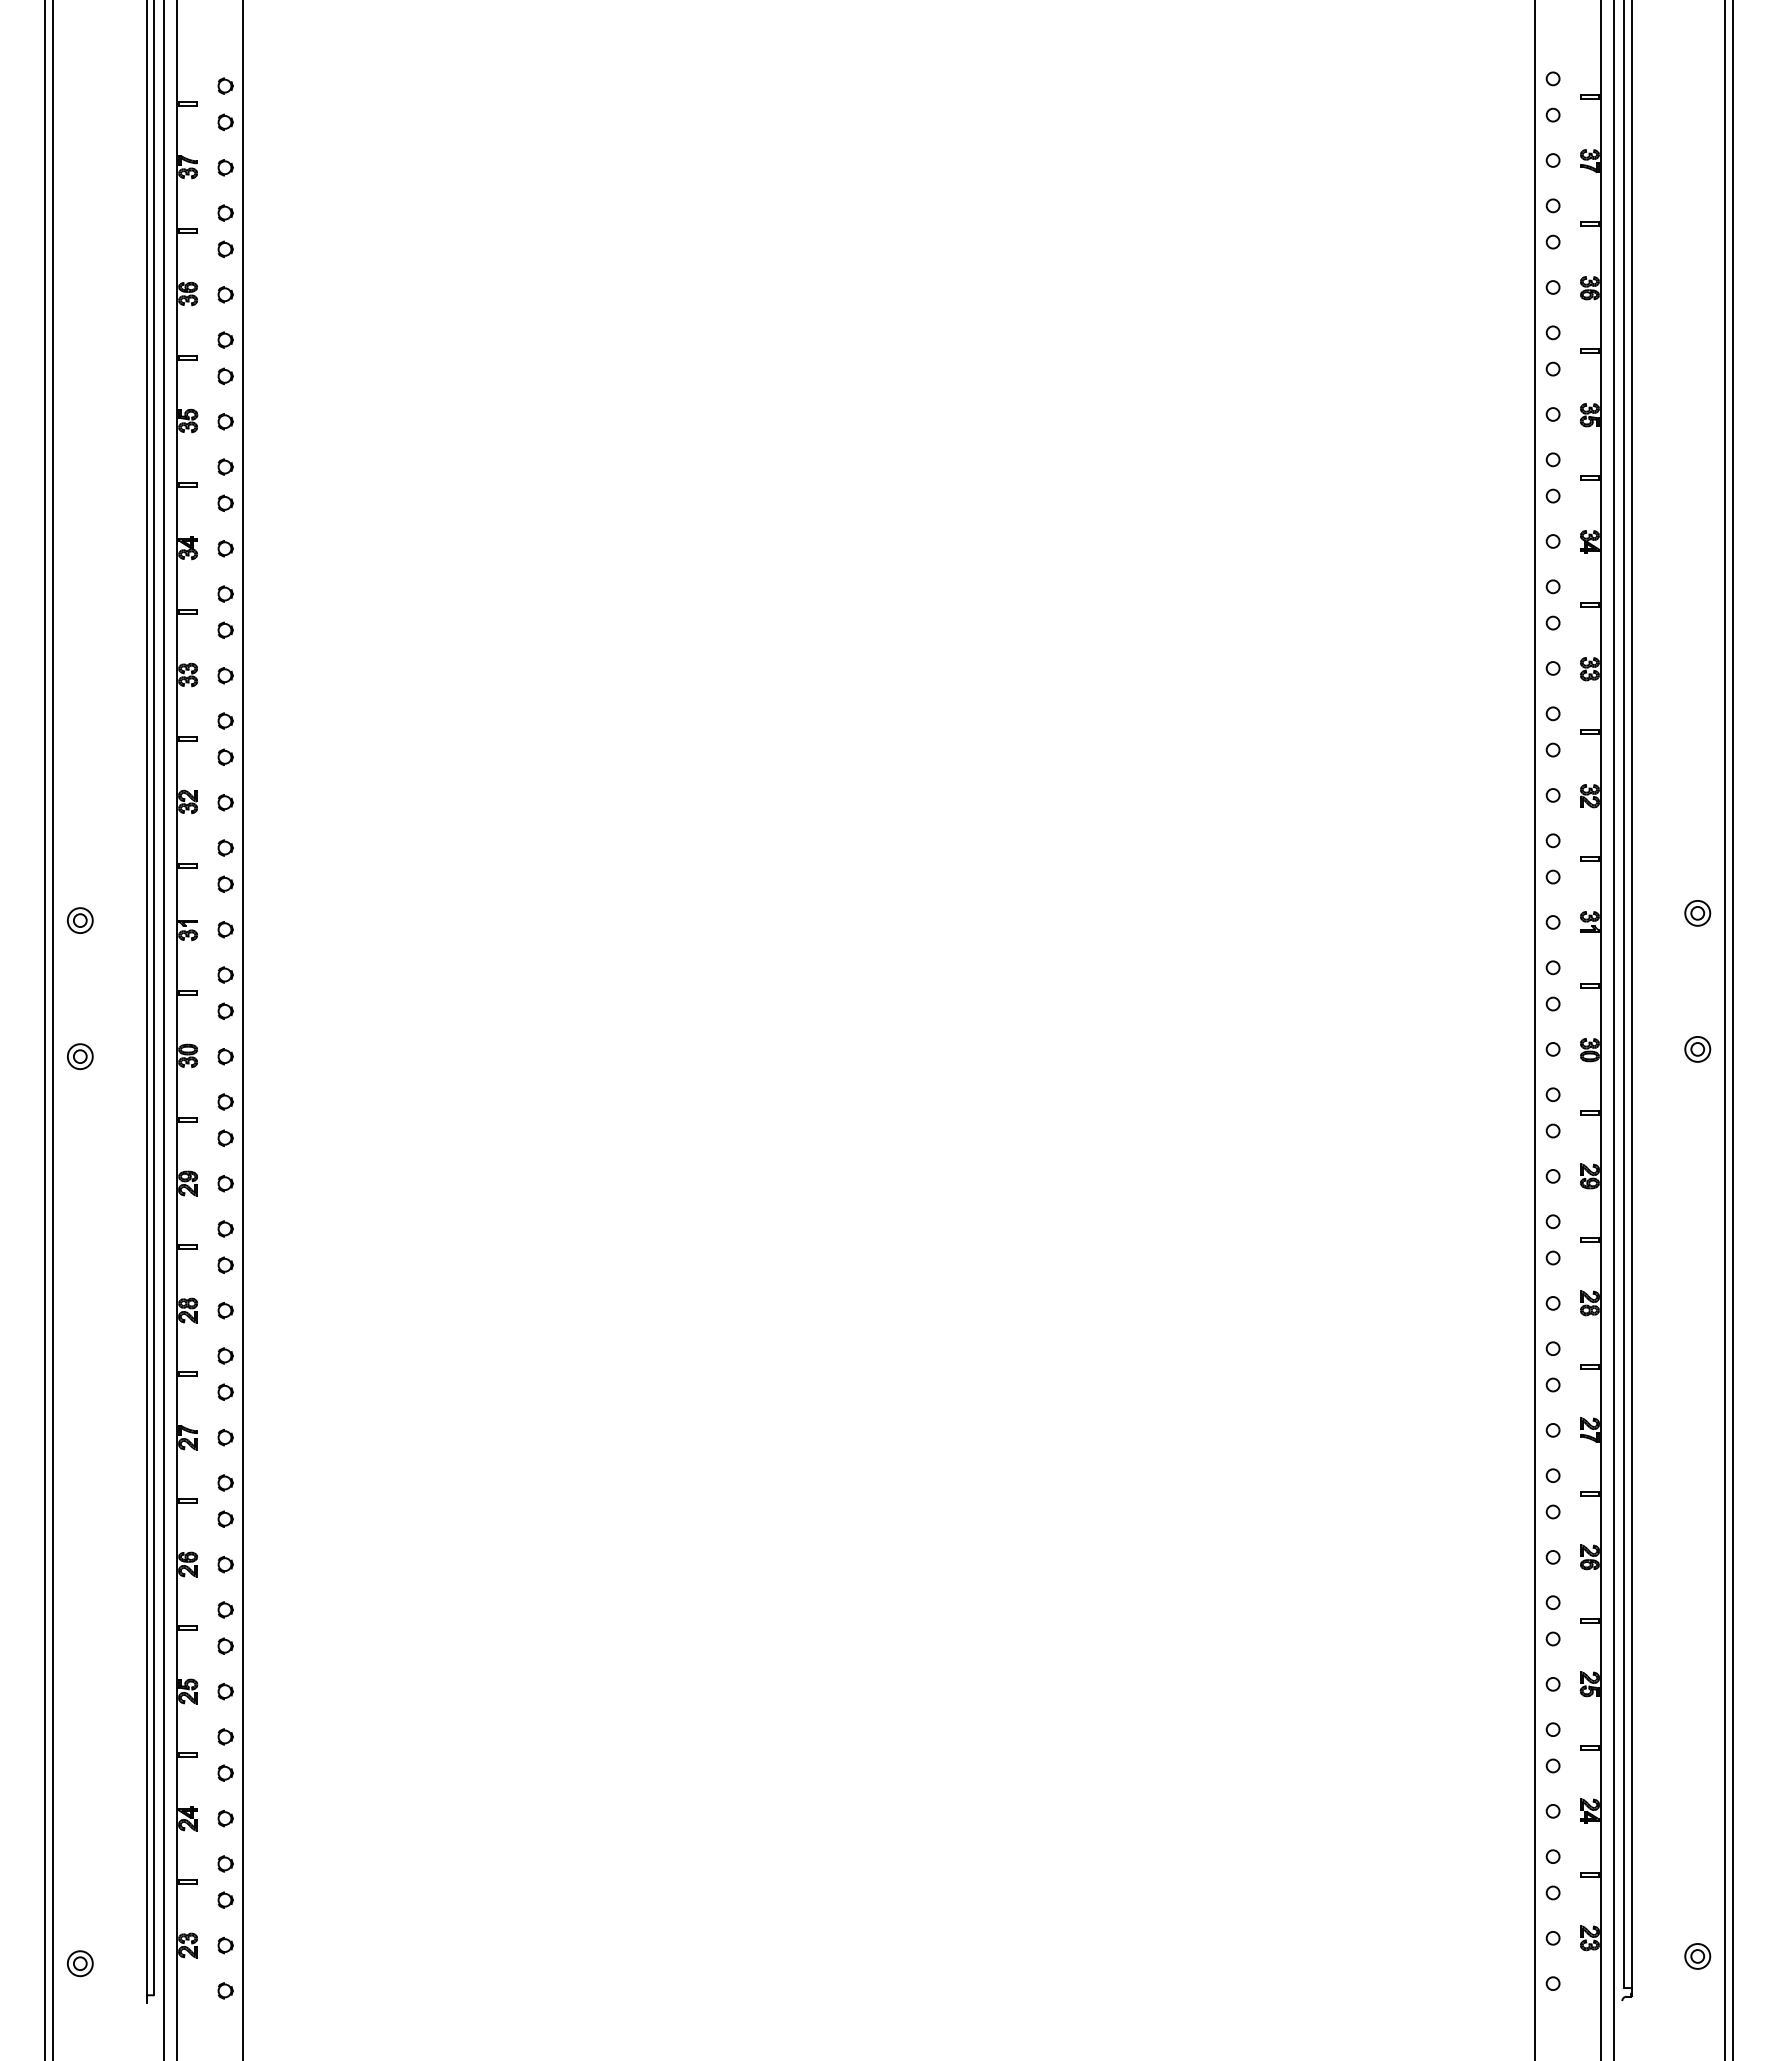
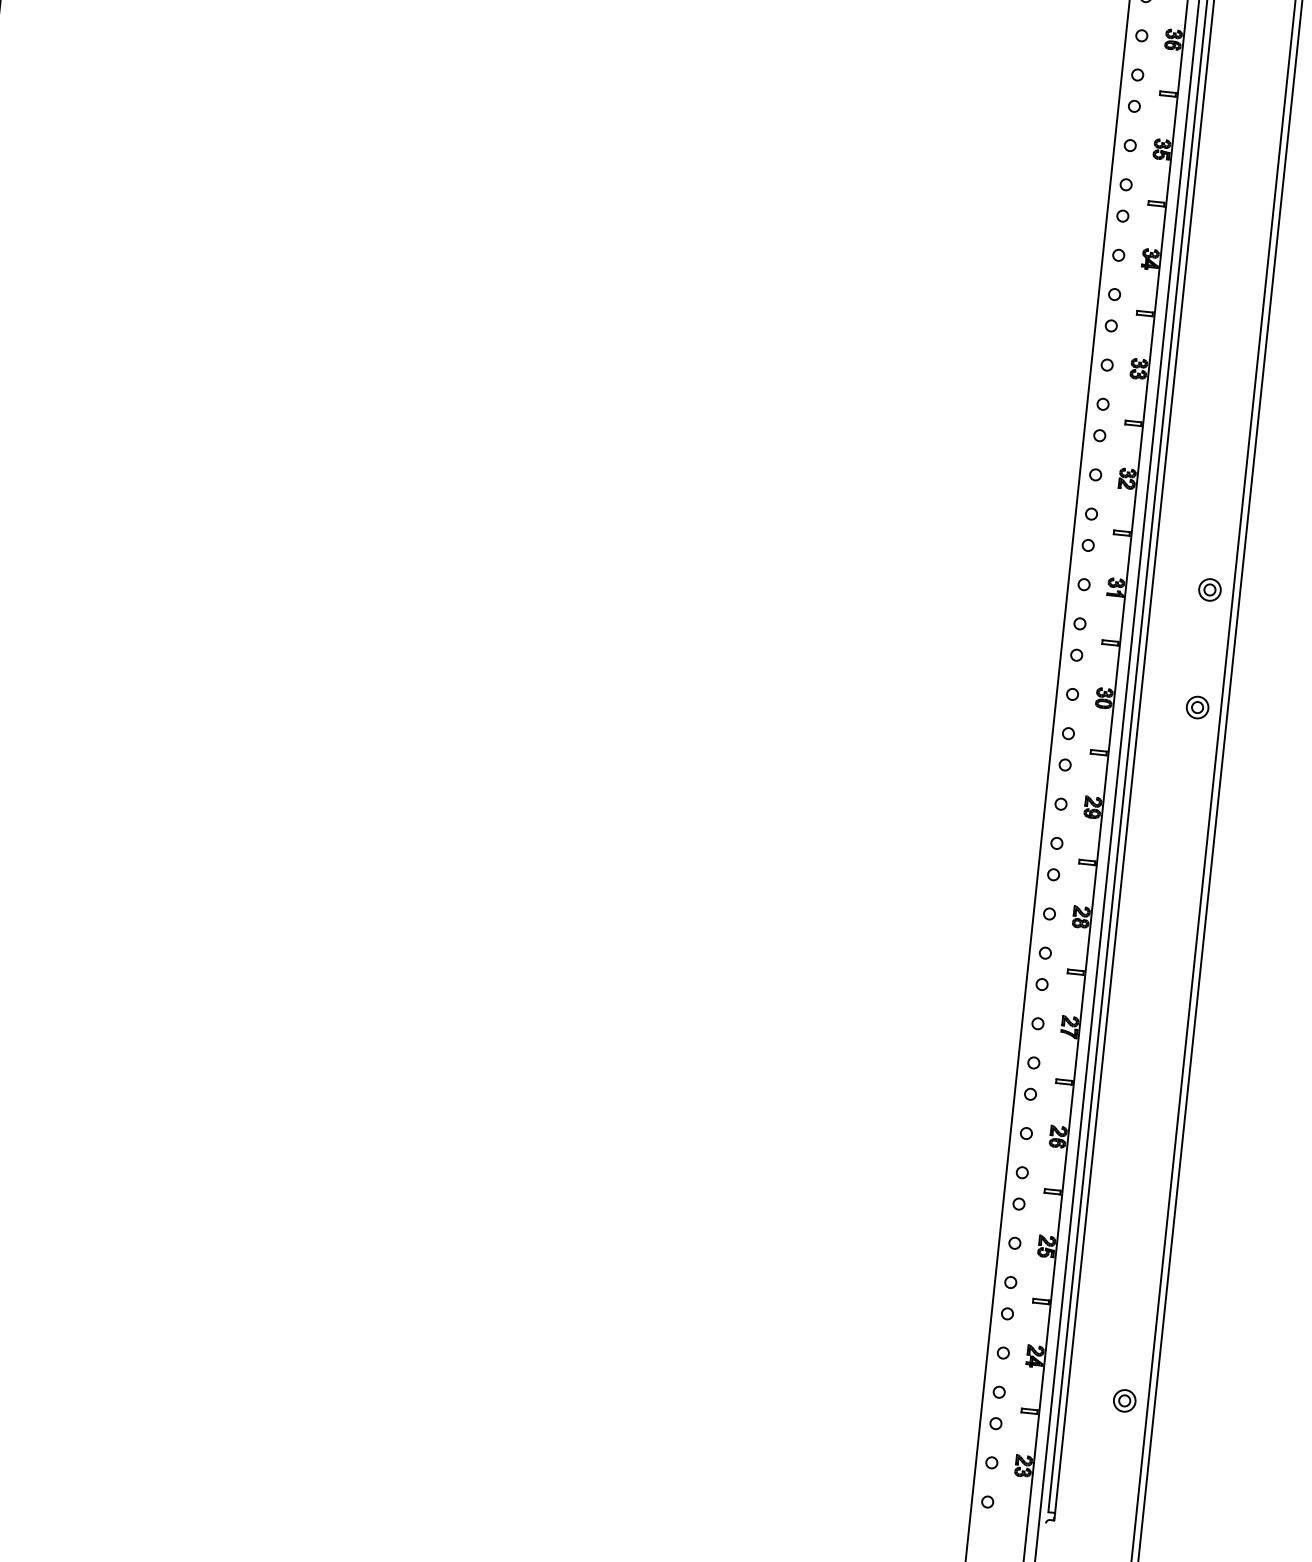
part: (1697, 1956) -> (1124, 1400), moved

